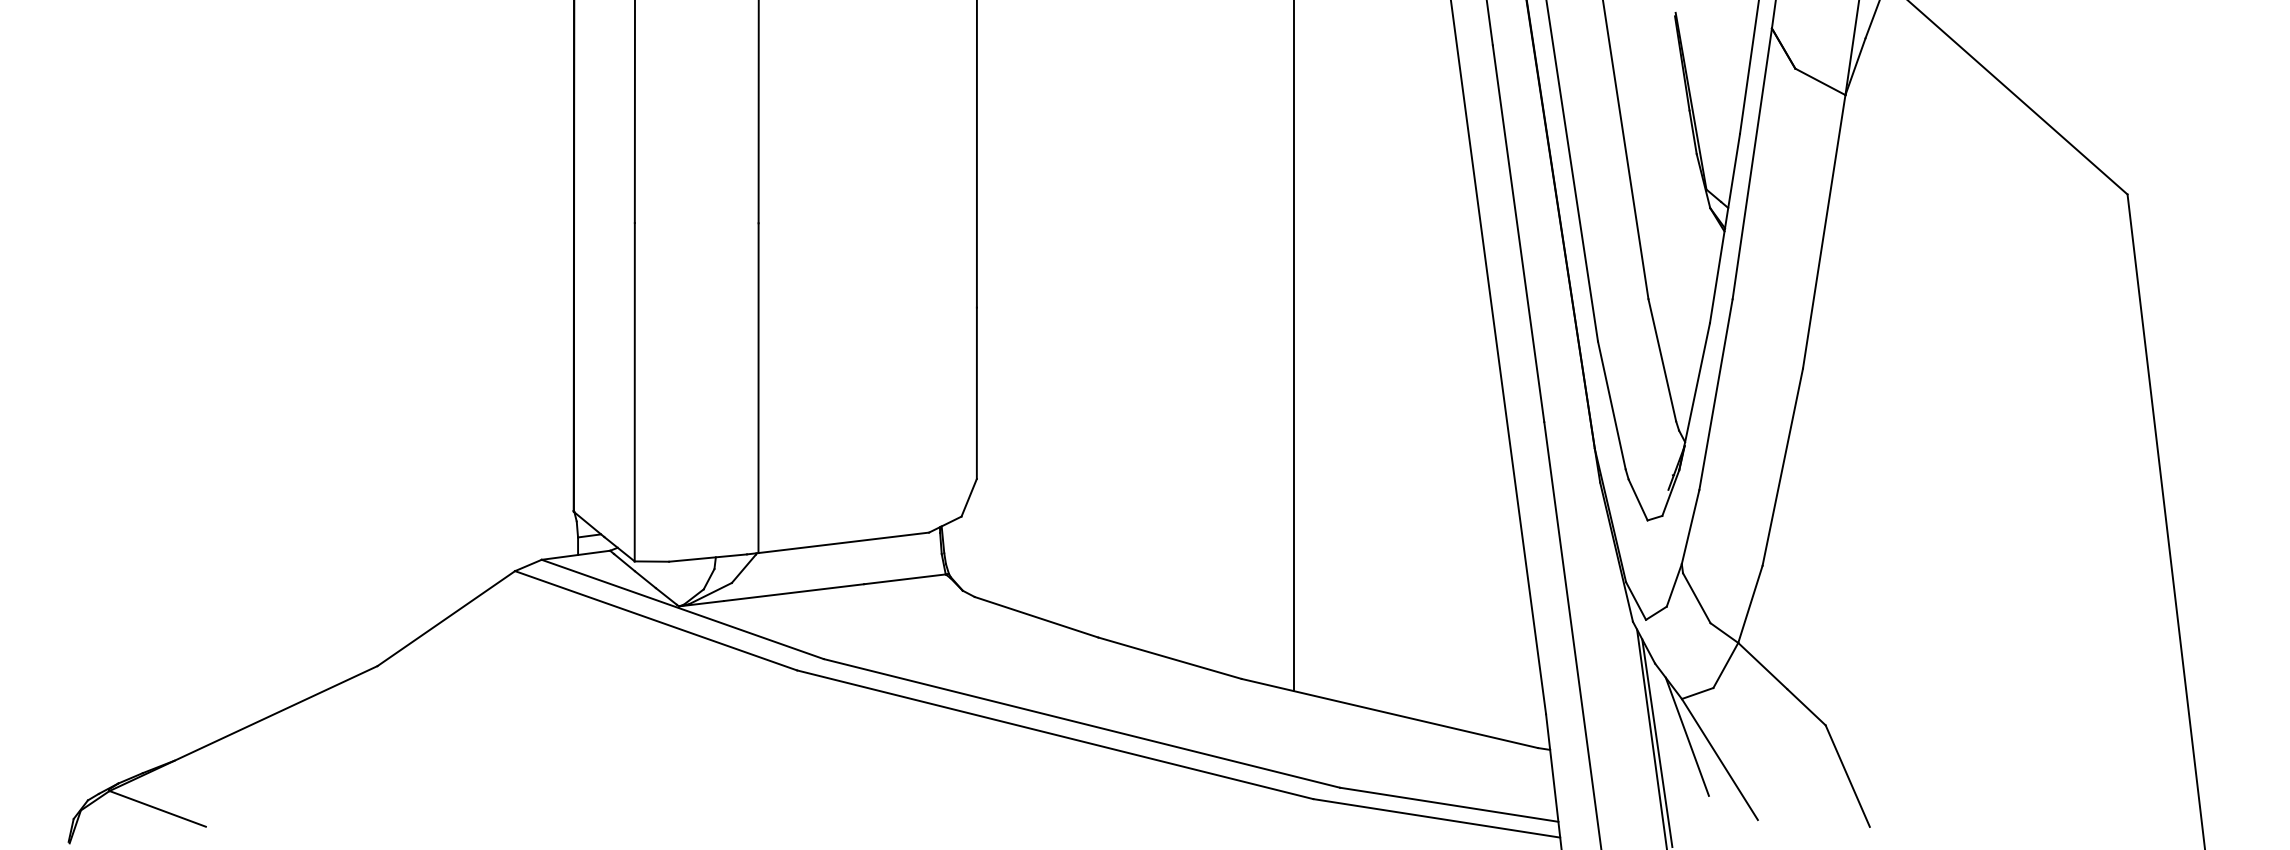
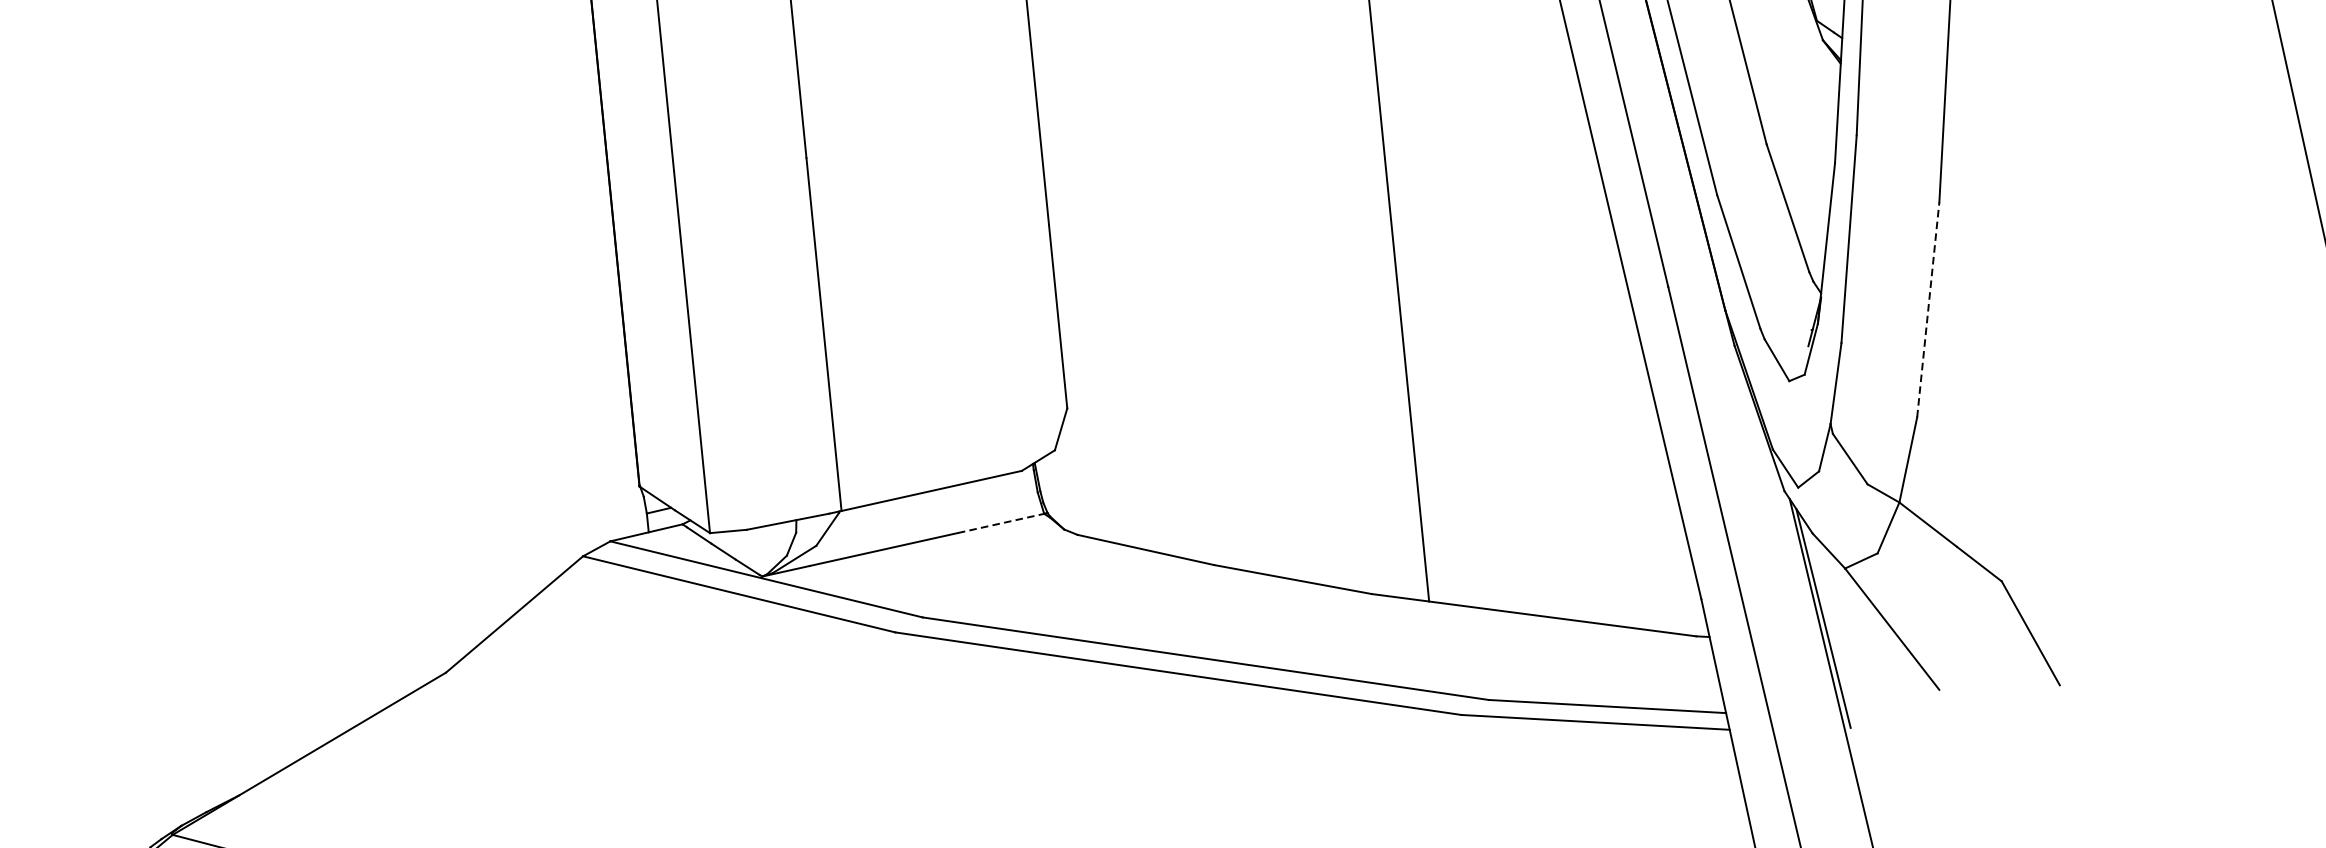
line: (1782, 467) -> (1928, 310), solid -> dashed
line: (905, 579) -> (1001, 523), solid -> dashed
line: (1686, 736) -> (1854, 608), removed

